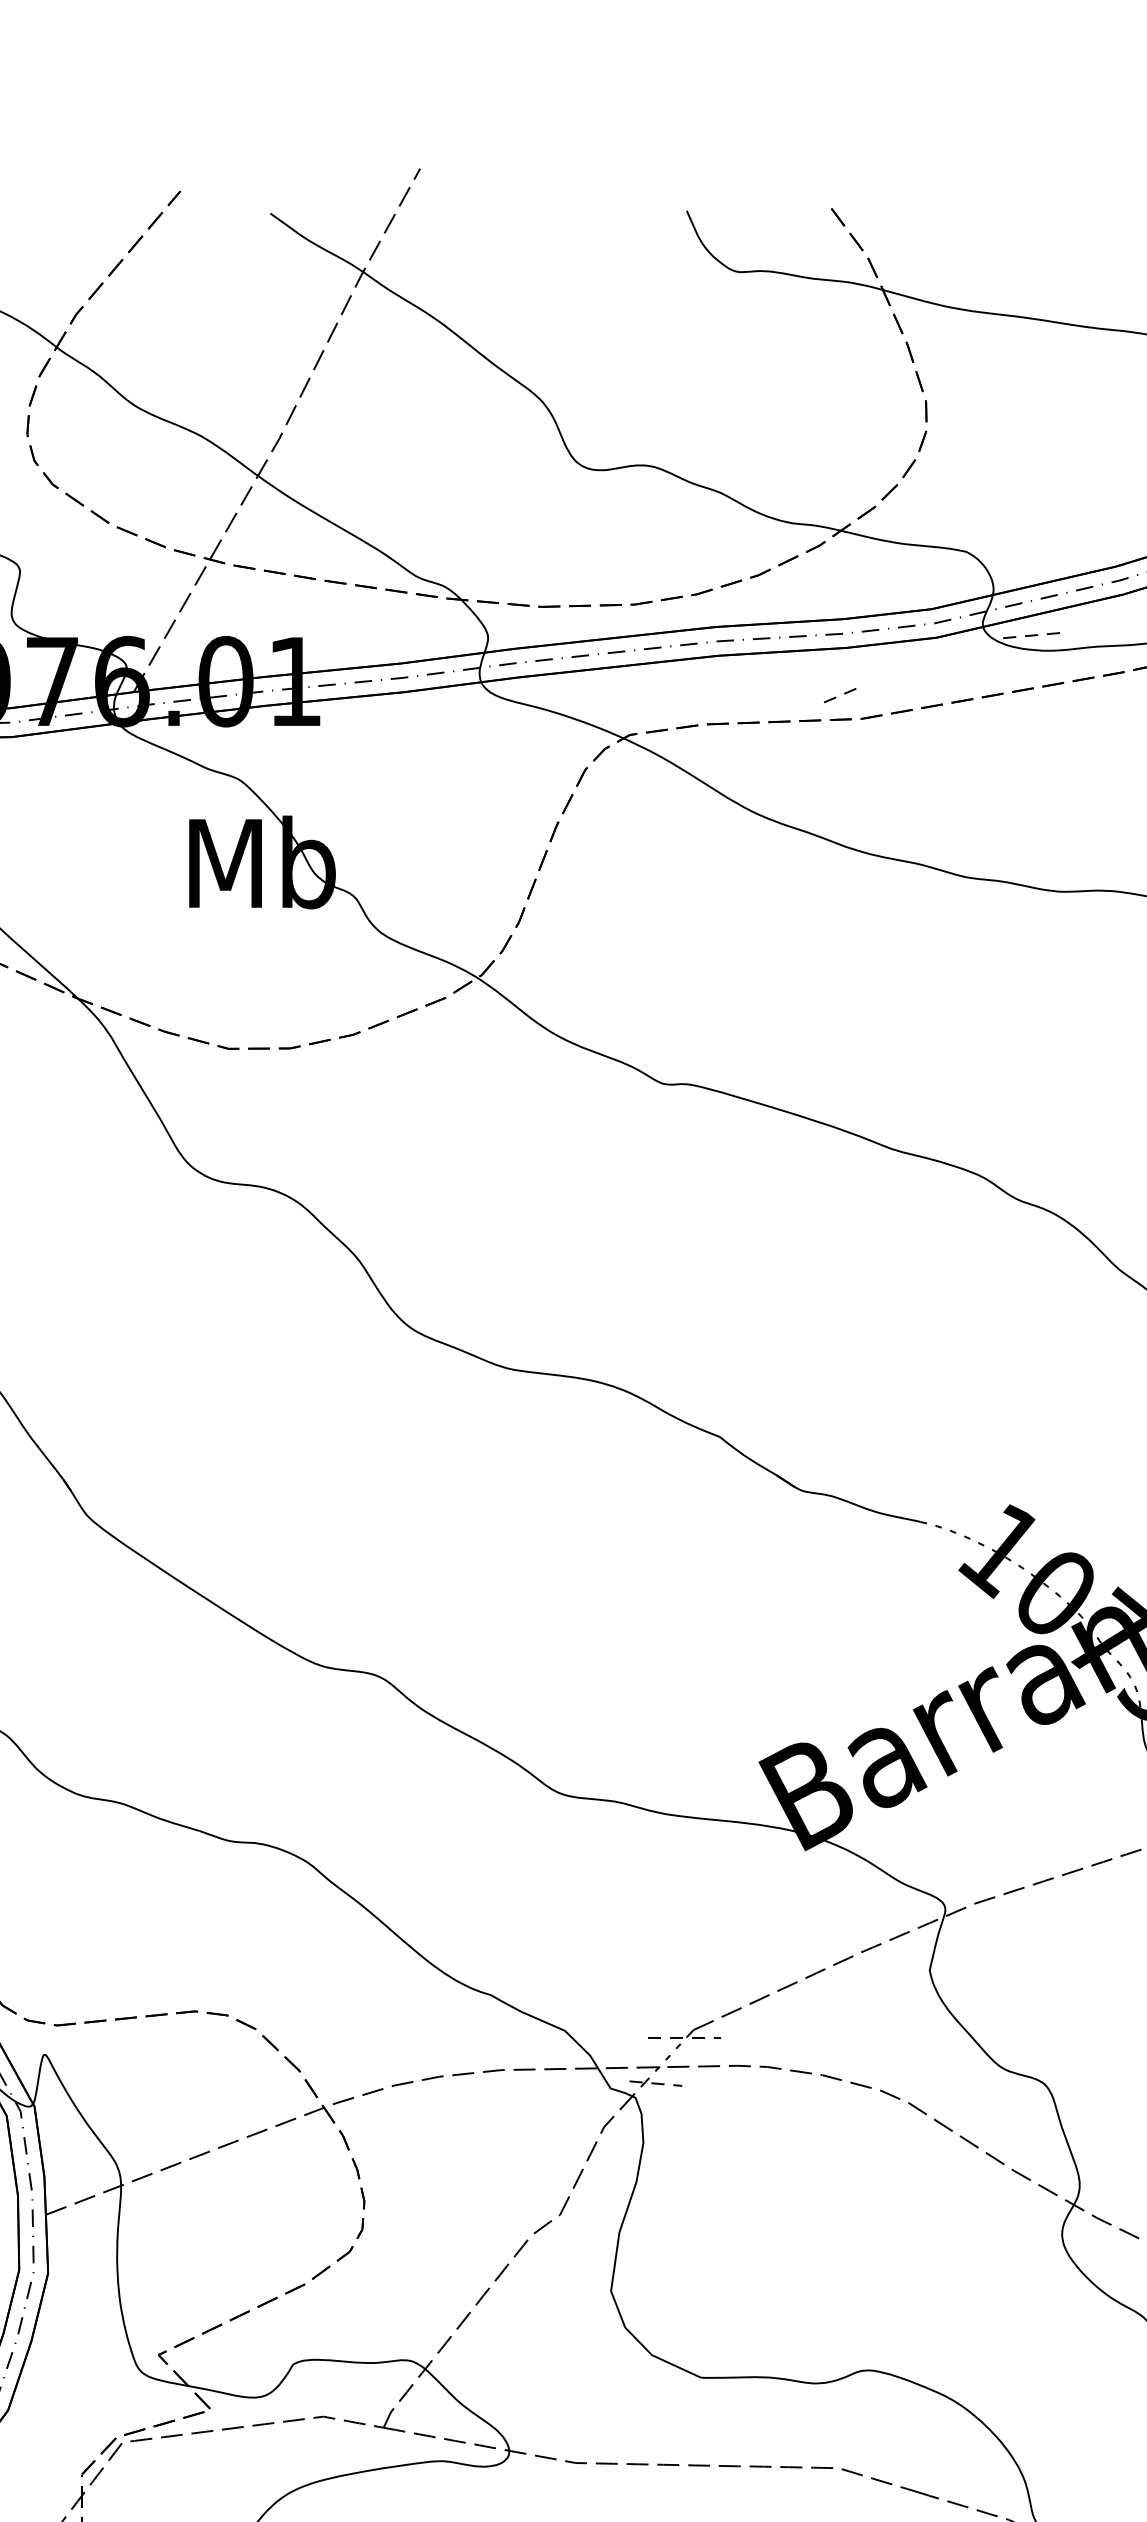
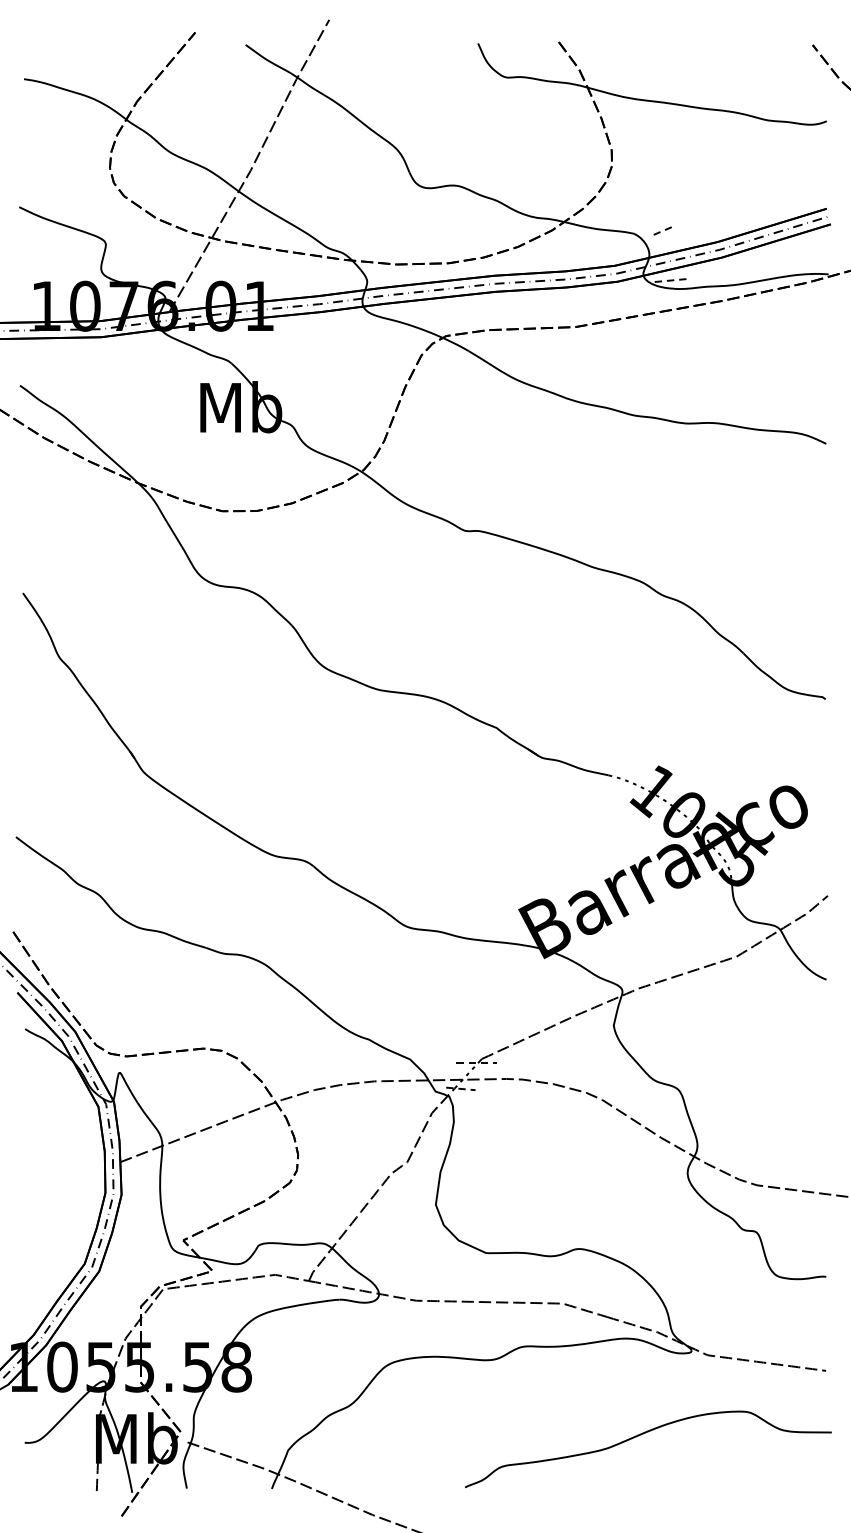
line: (843, 692) -> (664, 229), moved

